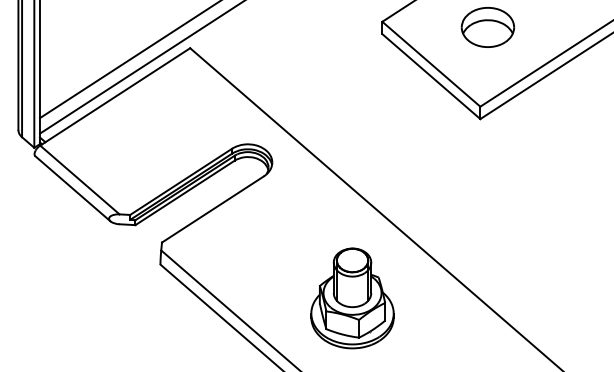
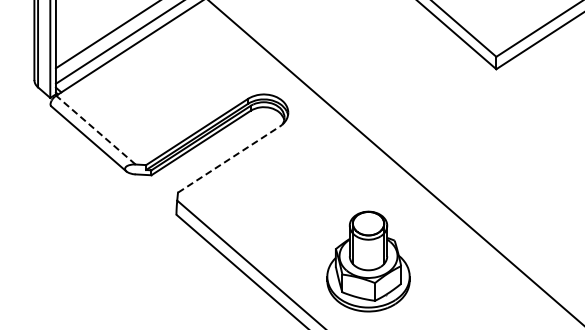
line: (79, 180) -> (95, 130), solid -> dashed
line: (212, 209) -> (228, 159), solid -> dashed
part: (352, 298) -> (368, 261), moved

